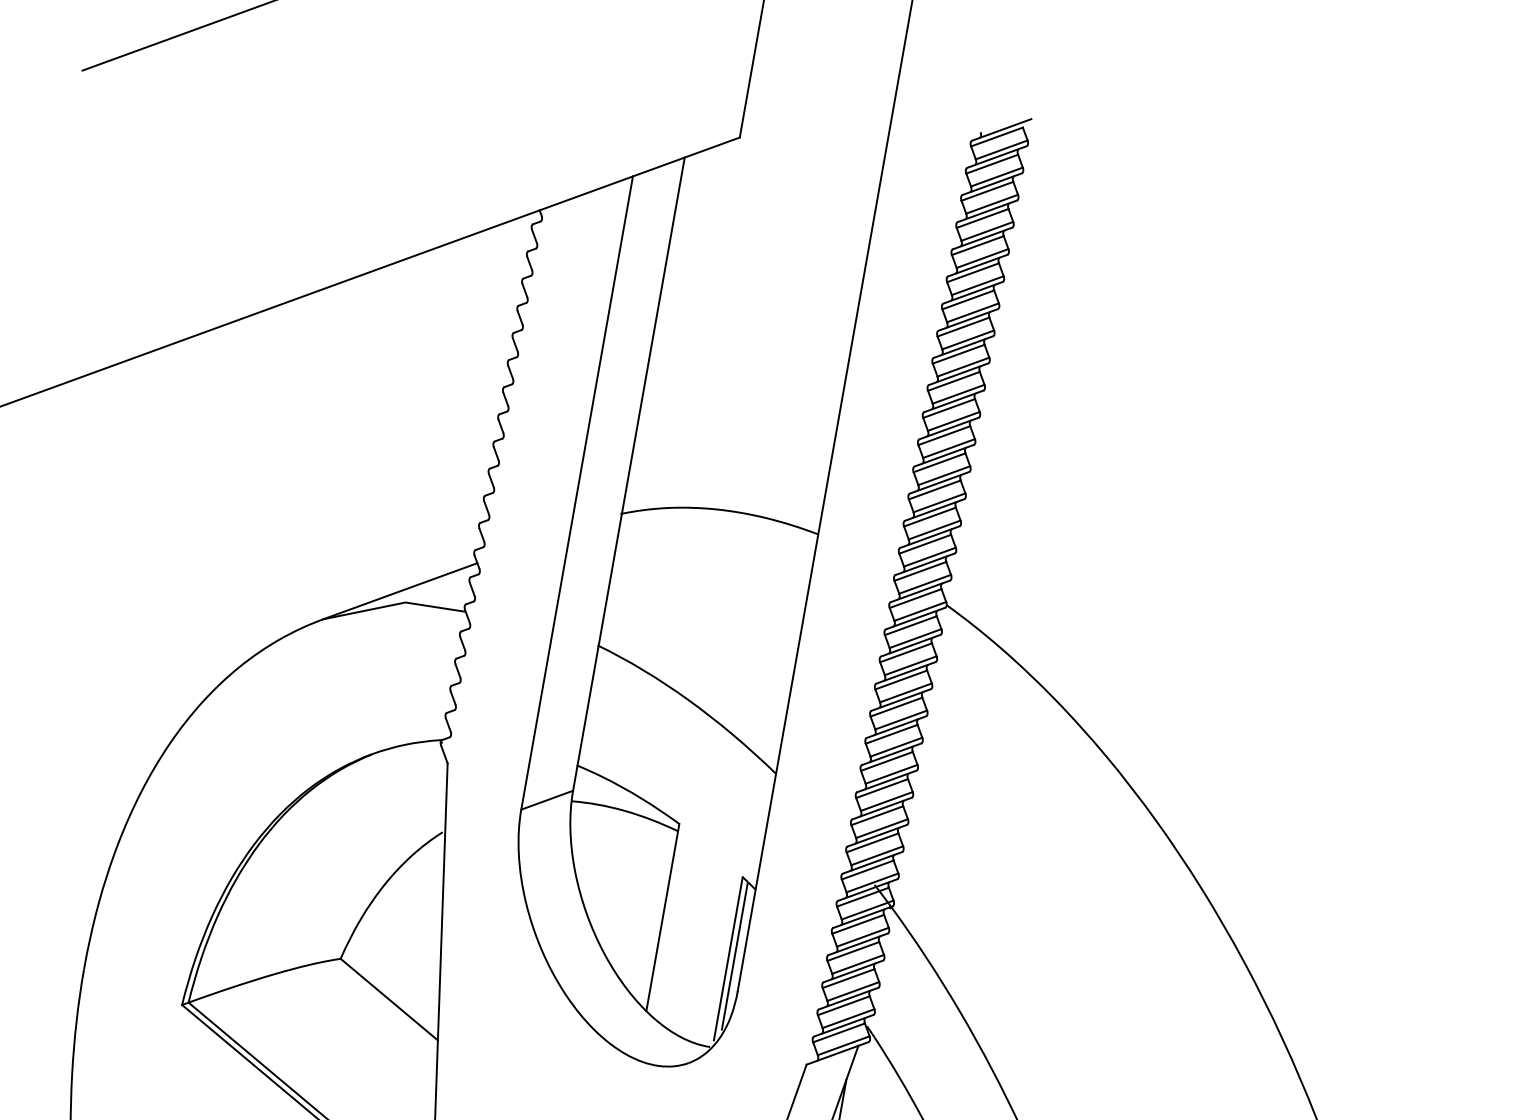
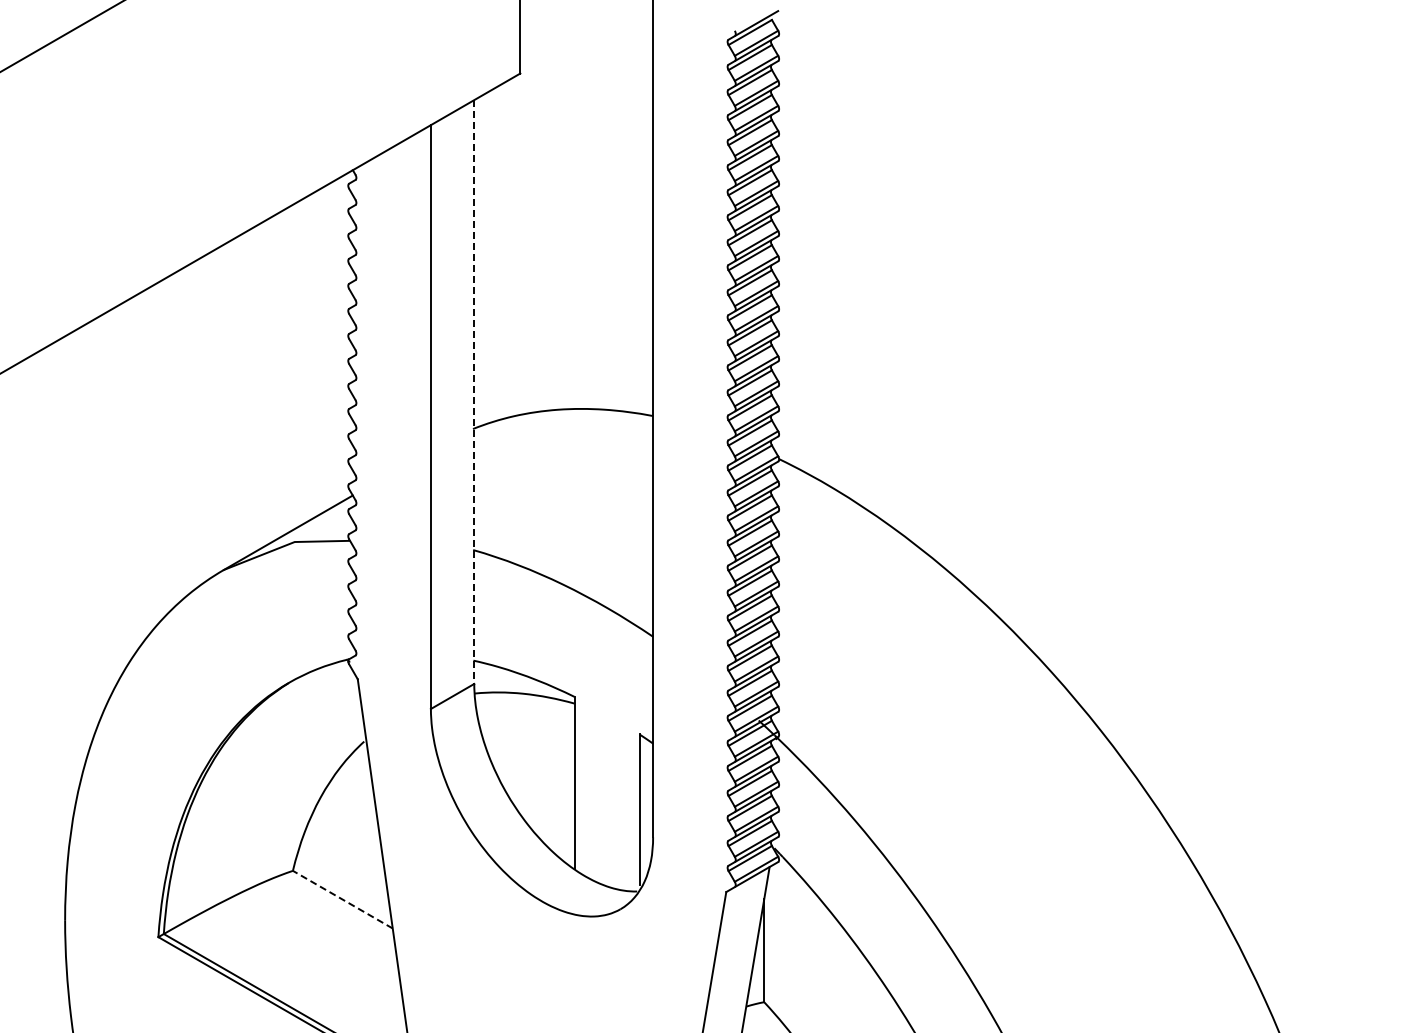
line: (629, 474) -> (474, 392), solid -> dashed
line: (735, 956) -> (645, 806), removed
line: (388, 999) -> (342, 899), solid -> dashed

